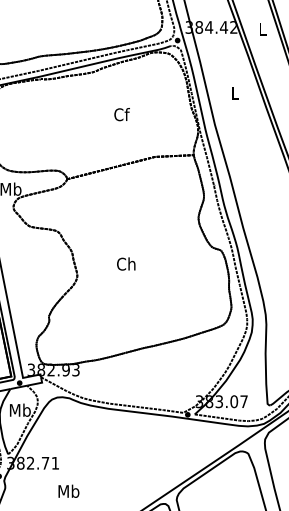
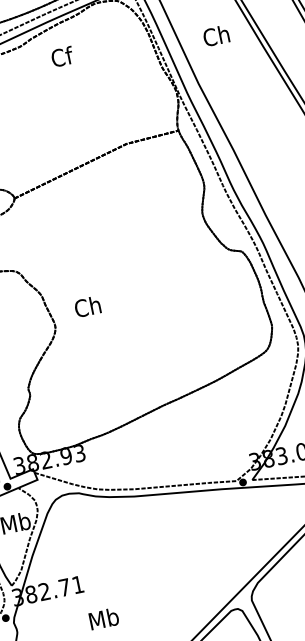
text: (234, 92) -> (215, 34), L -> Ch
text: (121, 114) -> (61, 56), moved
text: (126, 263) -> (87, 306), moved

